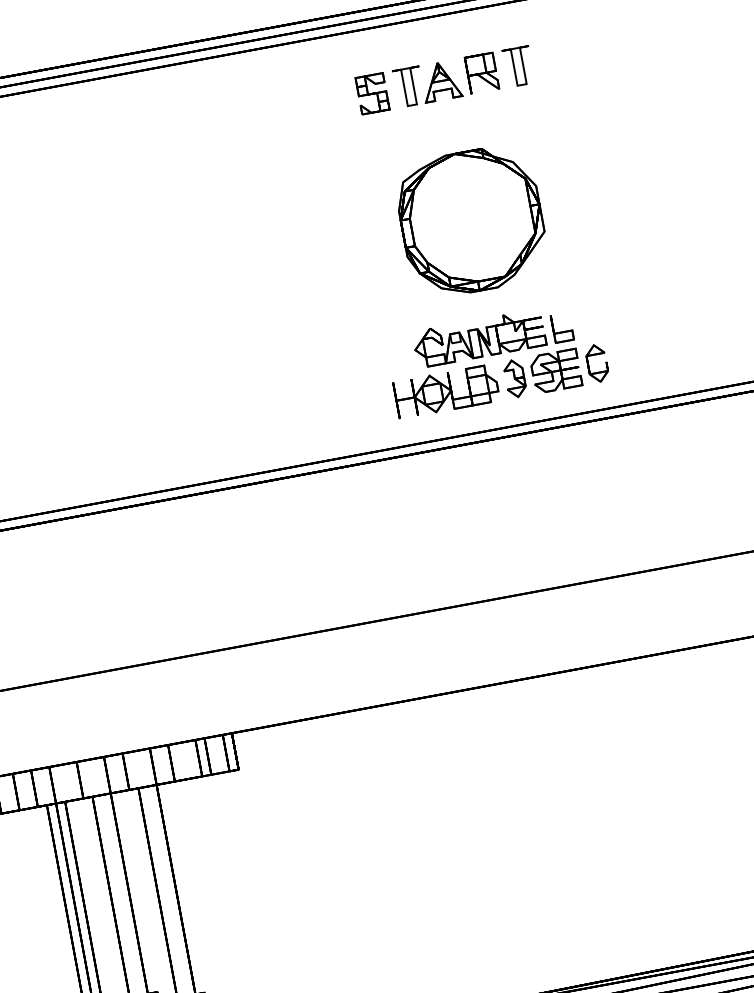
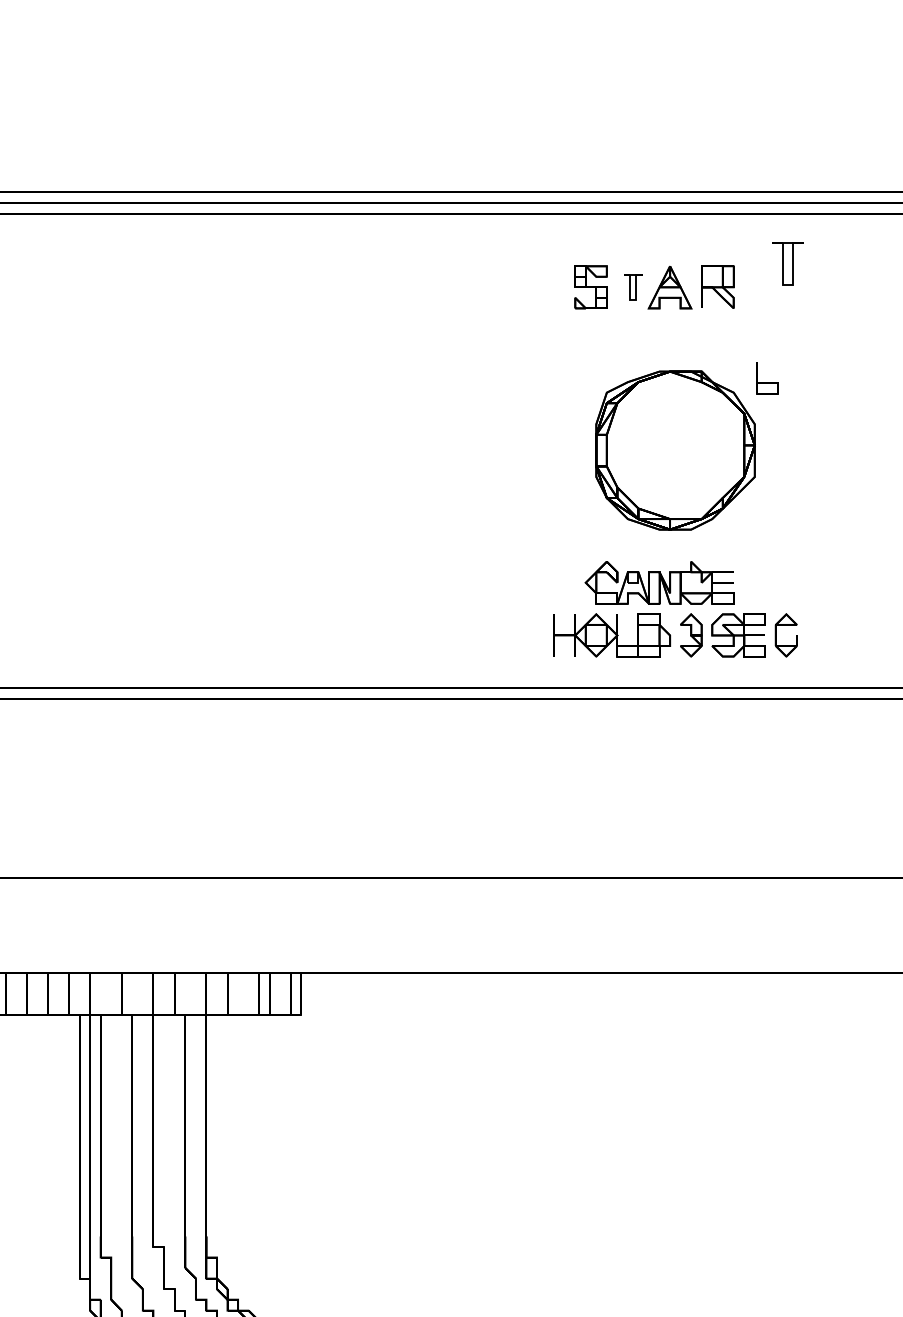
part: (518, 66) -> (787, 263), moved
part: (408, 86) -> (632, 286), size x0.6
part: (562, 328) -> (767, 378), moved

